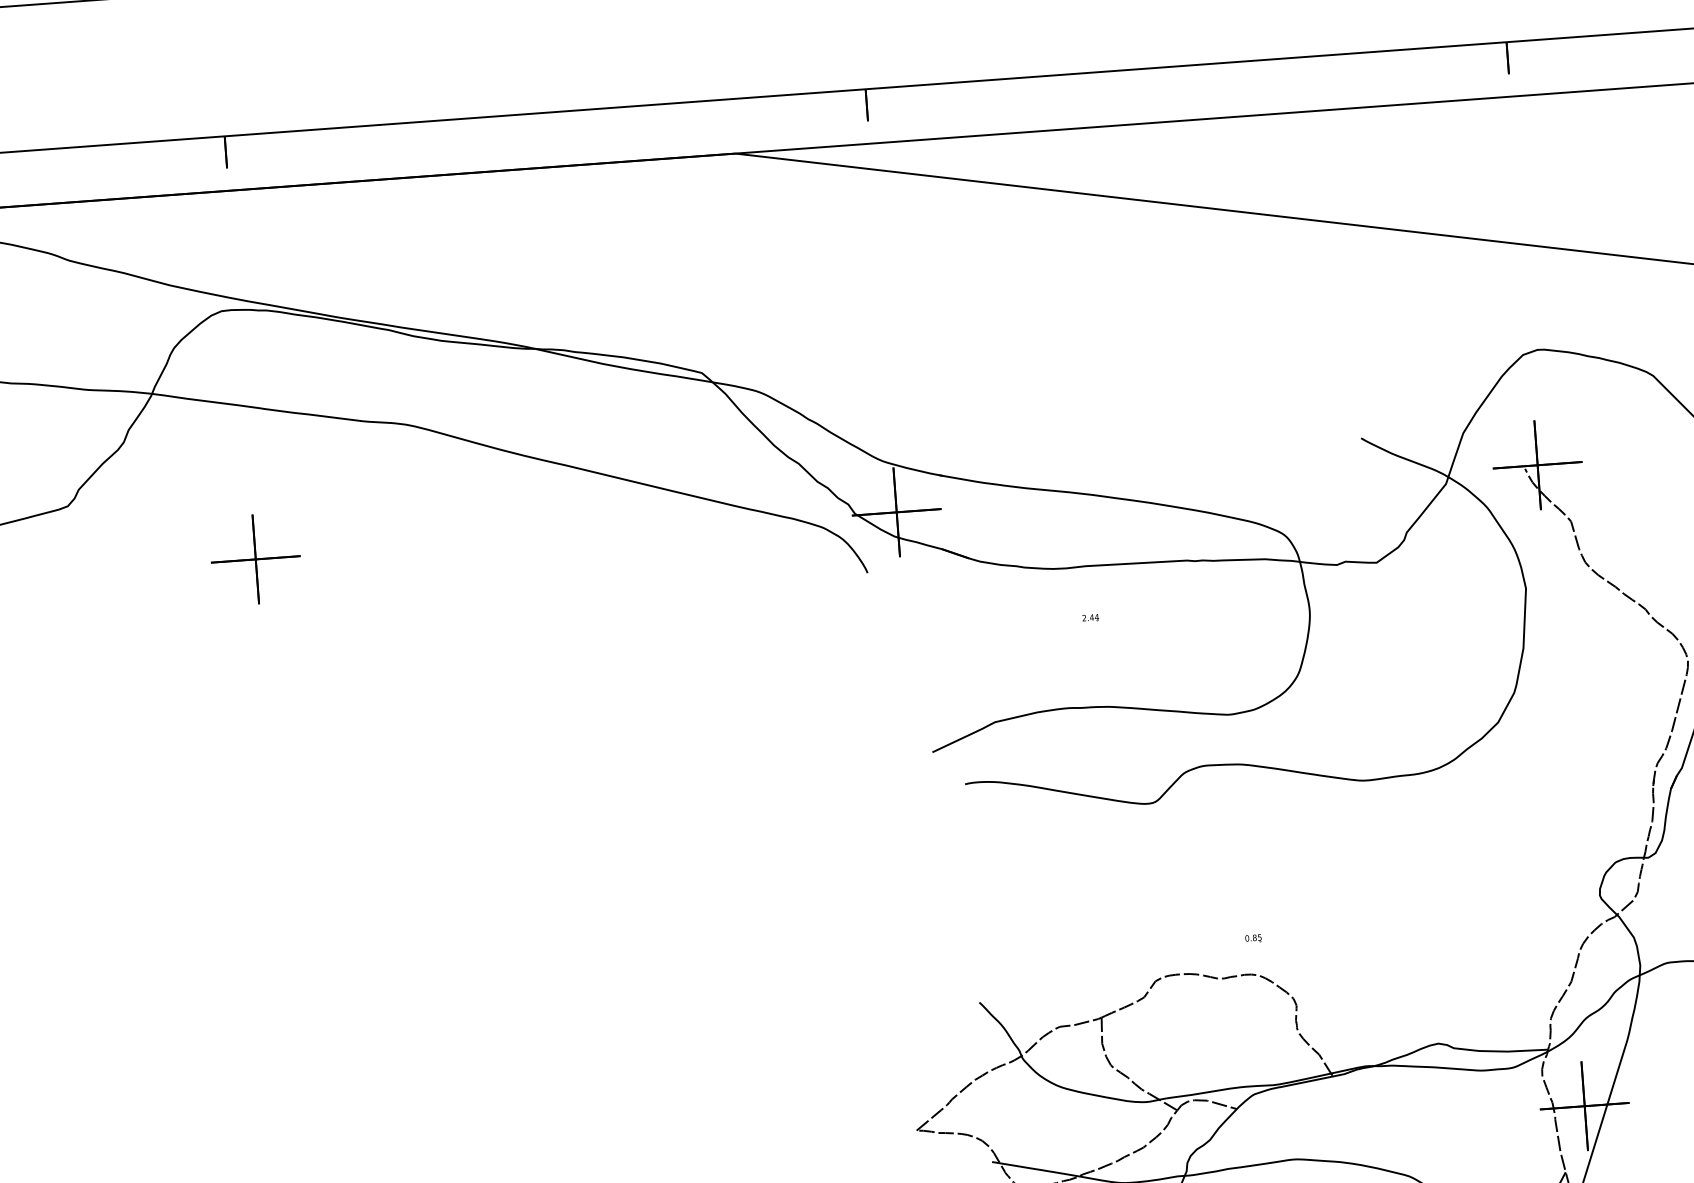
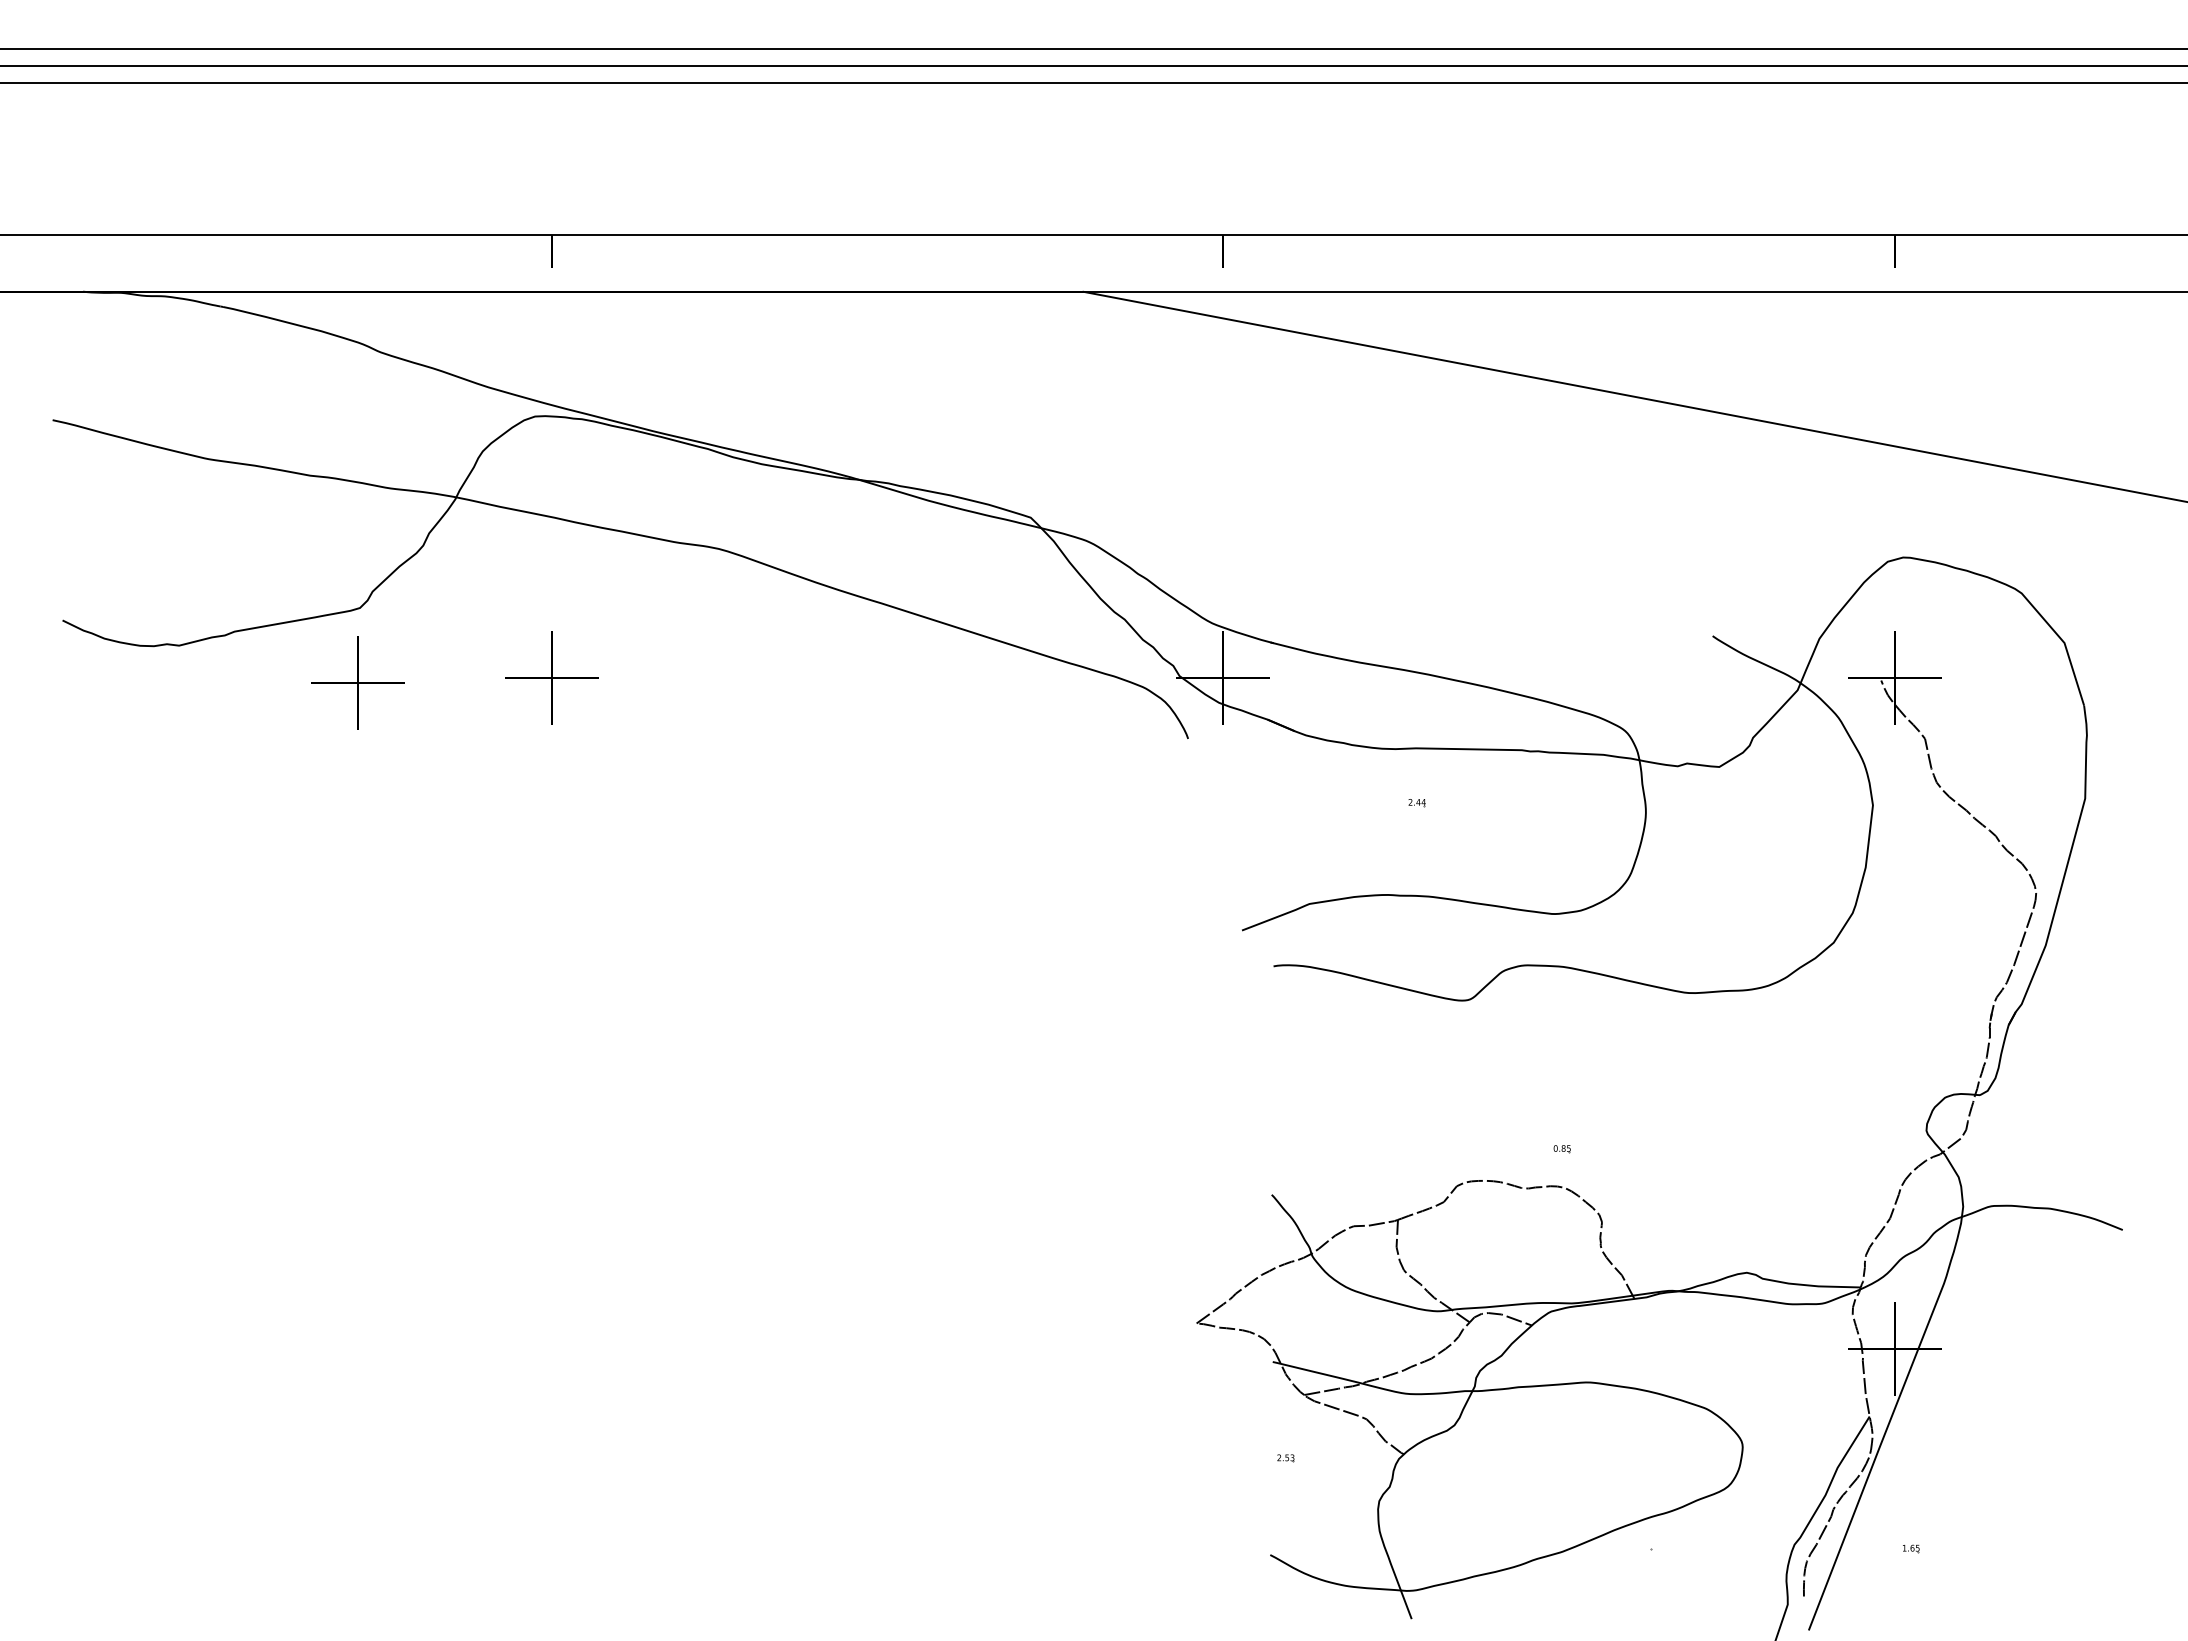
part: (70, 577) -> (357, 682), added

